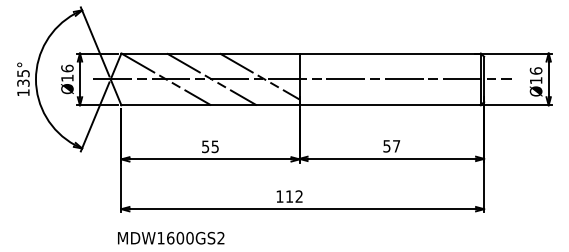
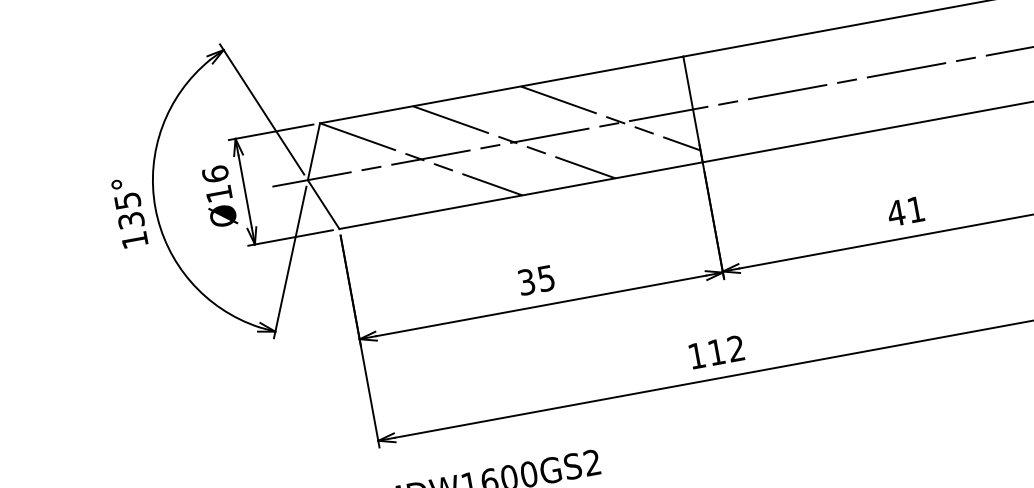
text: (205, 146) -> (526, 281), 55 -> 35
text: (391, 146) -> (905, 211), 57 -> 41

